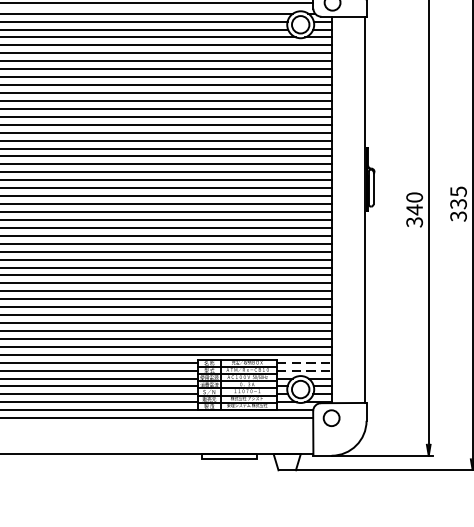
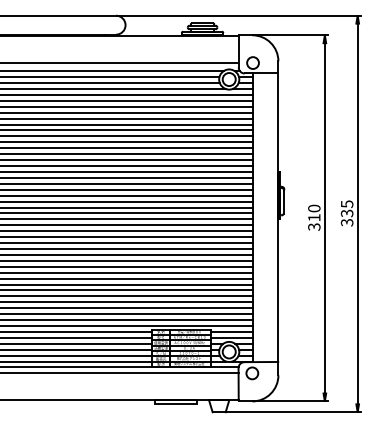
text: (414, 209) -> (314, 217), 340 -> 310
line: (305, 362) -> (232, 331), dashed -> solid
line: (305, 370) -> (232, 337), dashed -> solid

